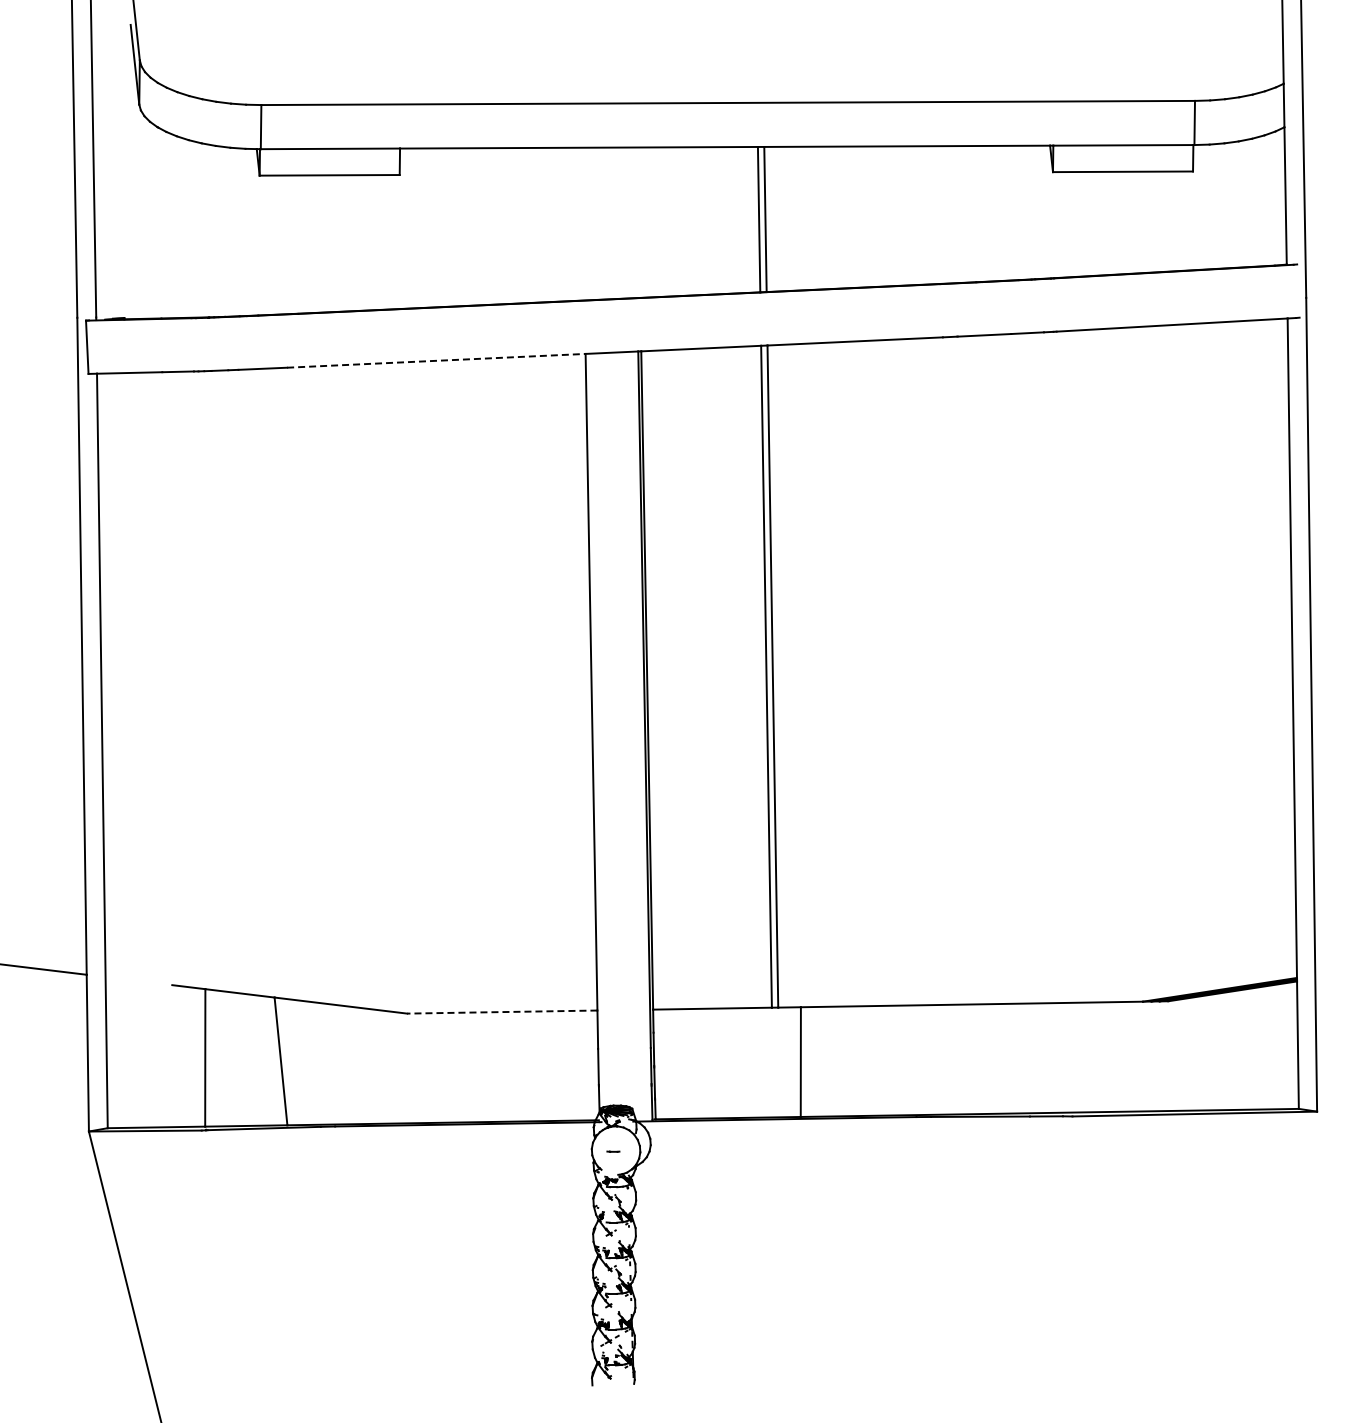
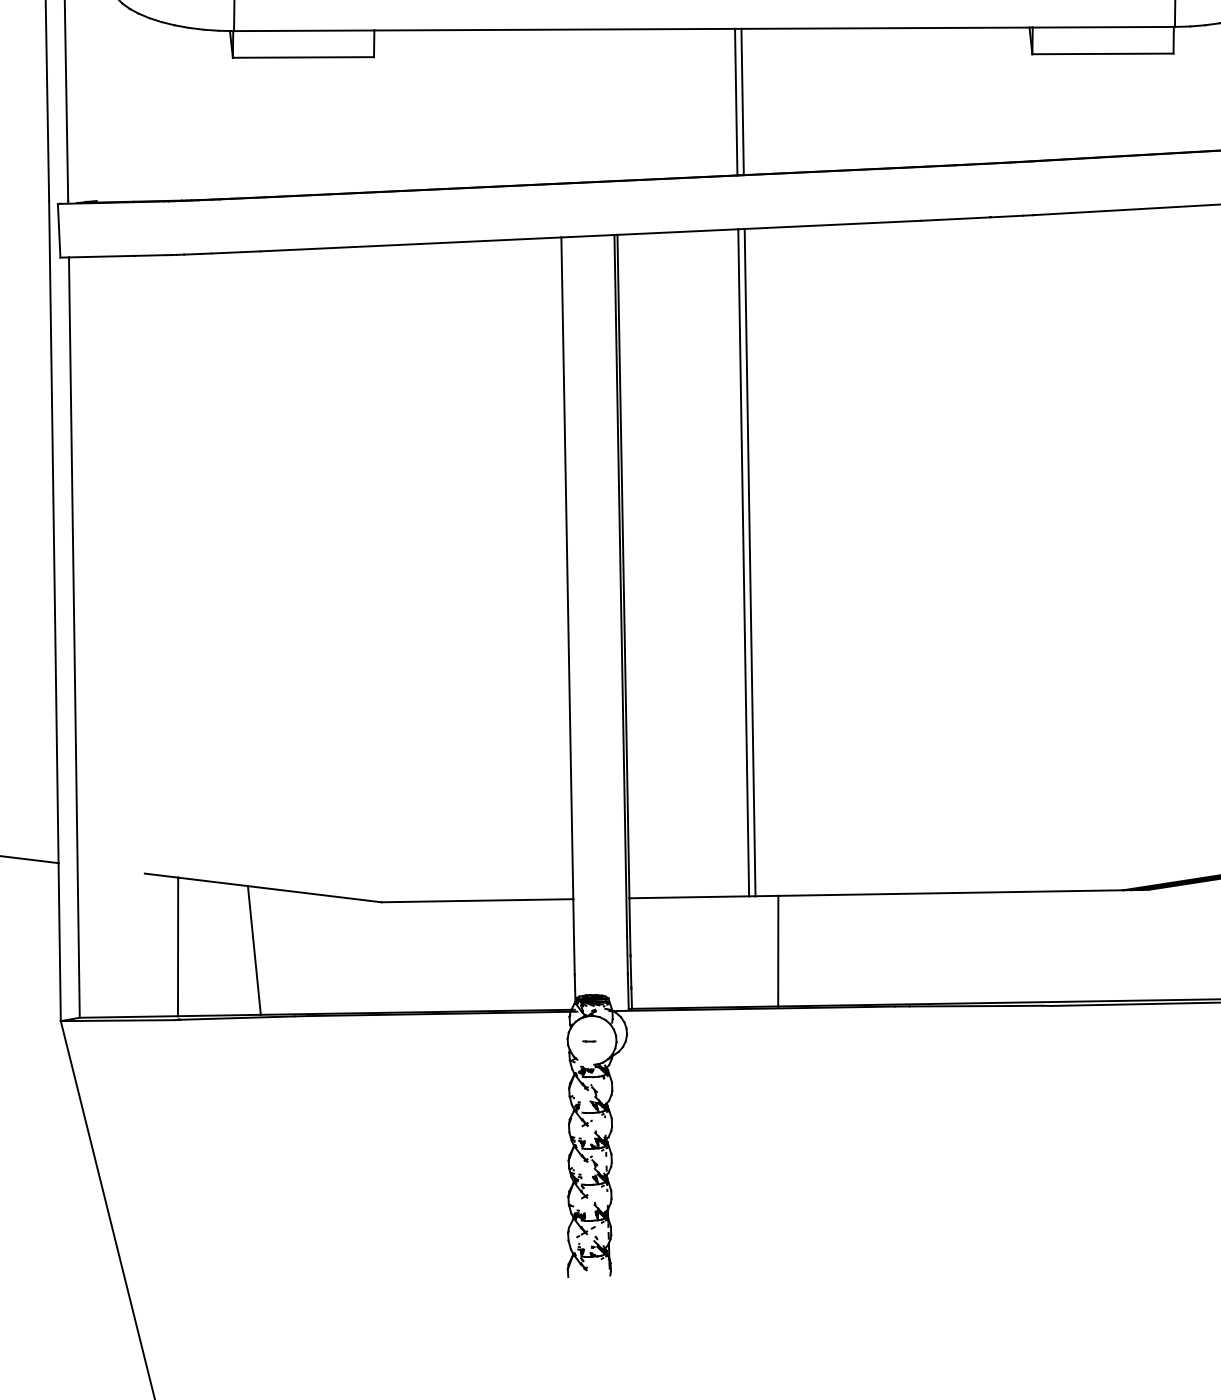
line: (436, 360) -> (411, 244), dashed -> solid
line: (501, 1012) -> (476, 901), dashed -> solid

